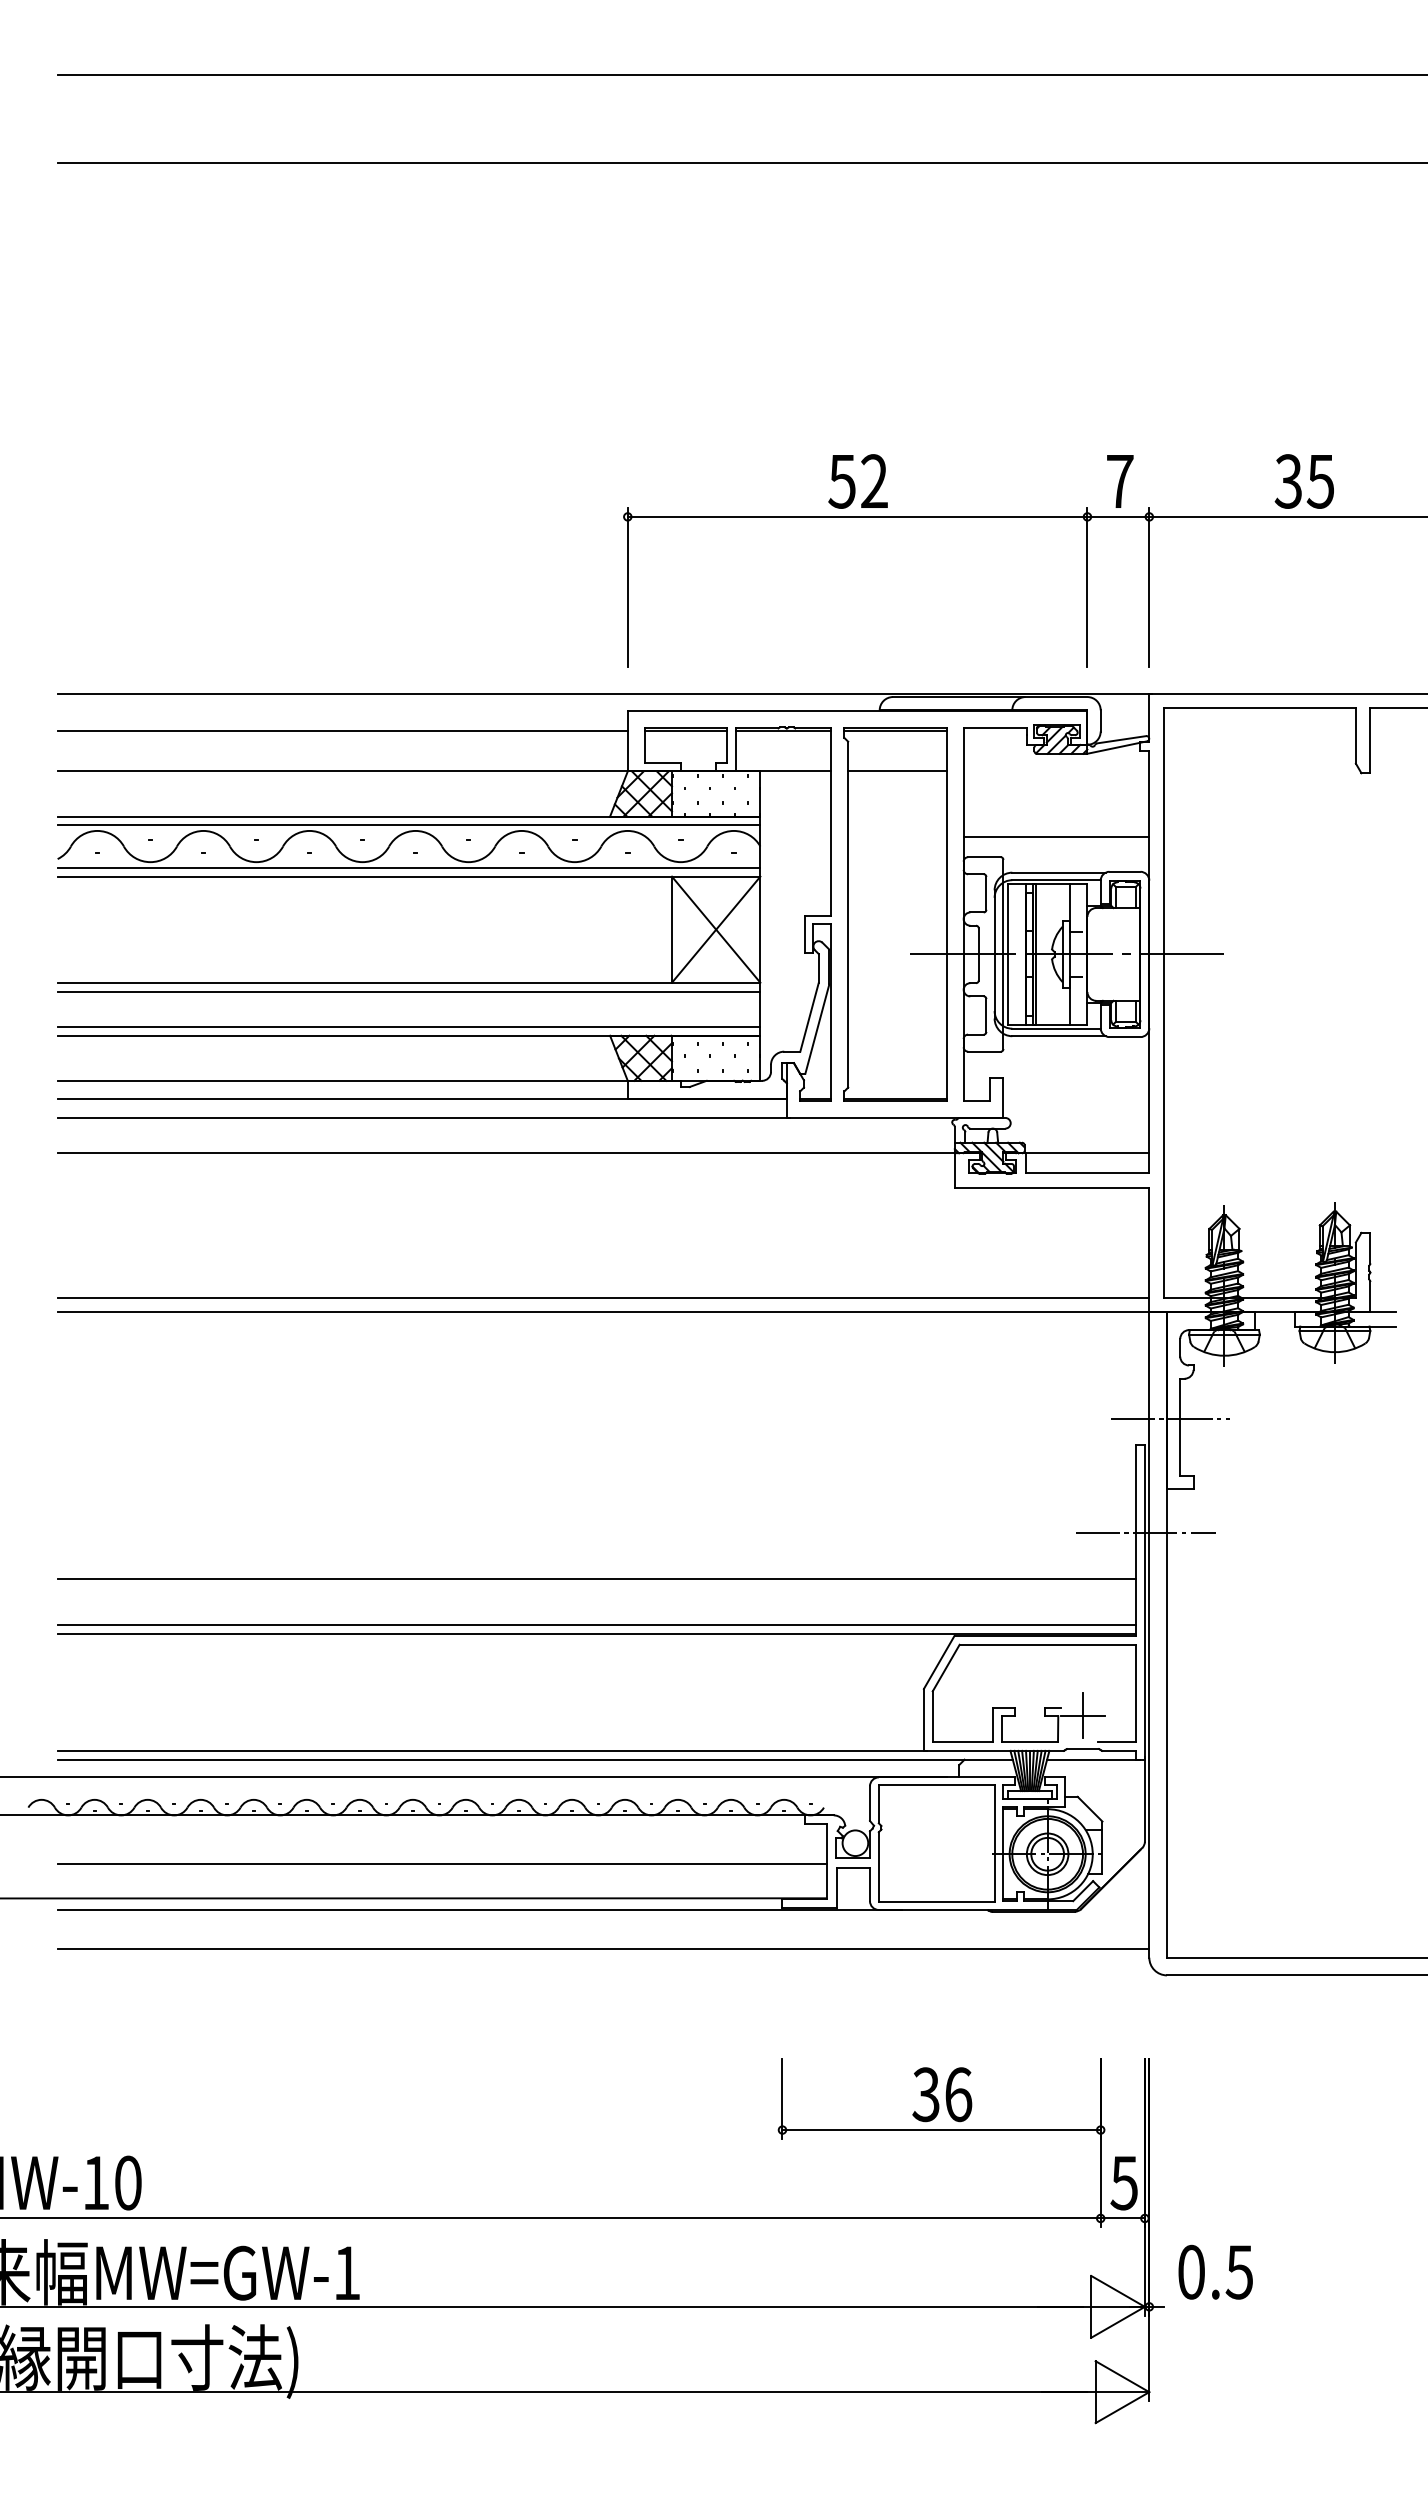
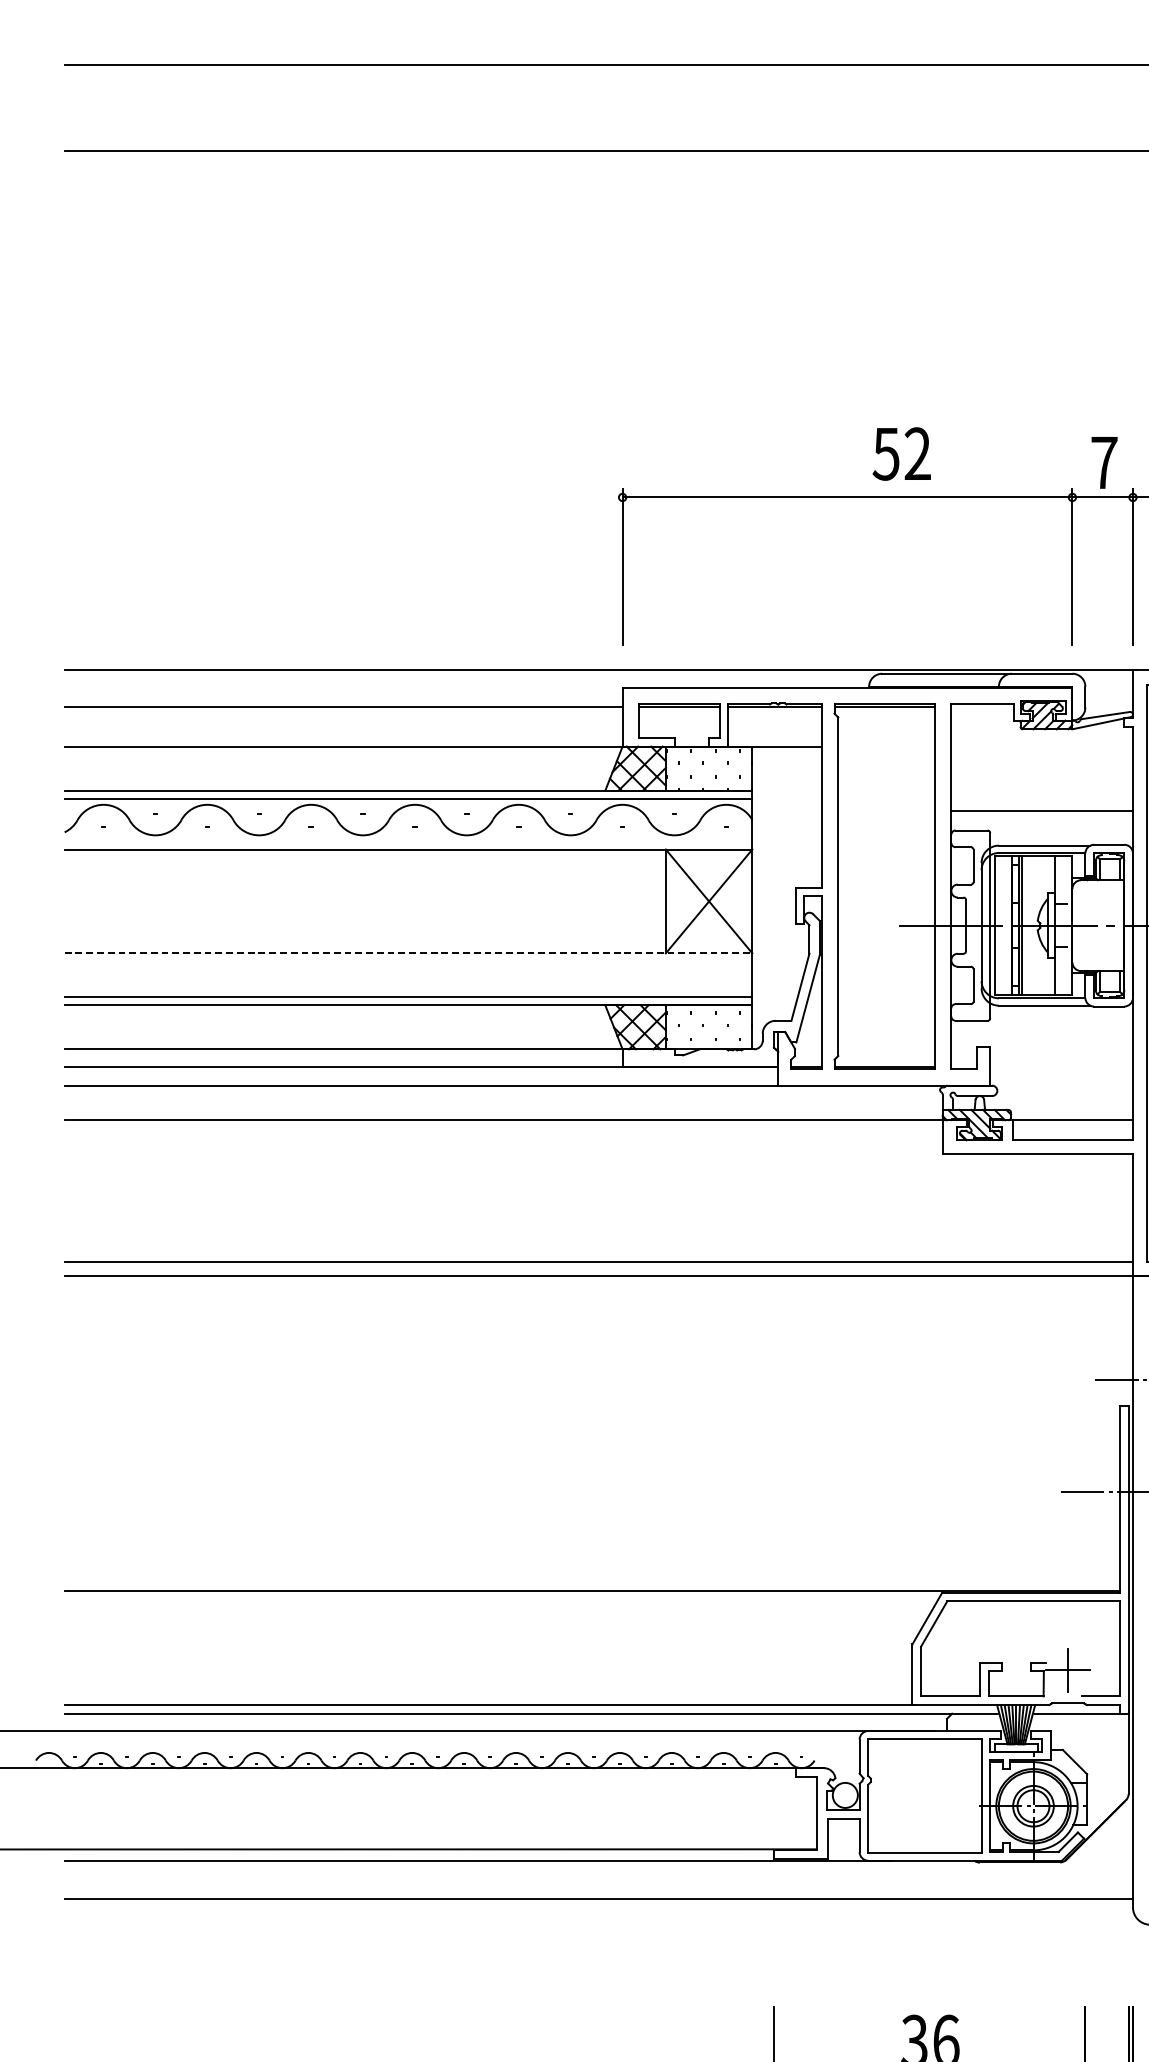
text: (857, 481) -> (901, 454), moved
line: (897, 771) -> (886, 746), removed
line: (408, 867) -> (408, 840), removed
line: (409, 982) -> (408, 953), solid -> dashed
line: (408, 991) -> (408, 961), removed
line: (596, 1578) -> (591, 1536), removed
line: (596, 1625) -> (591, 1582), removed
line: (441, 1864) -> (440, 1816), removed

